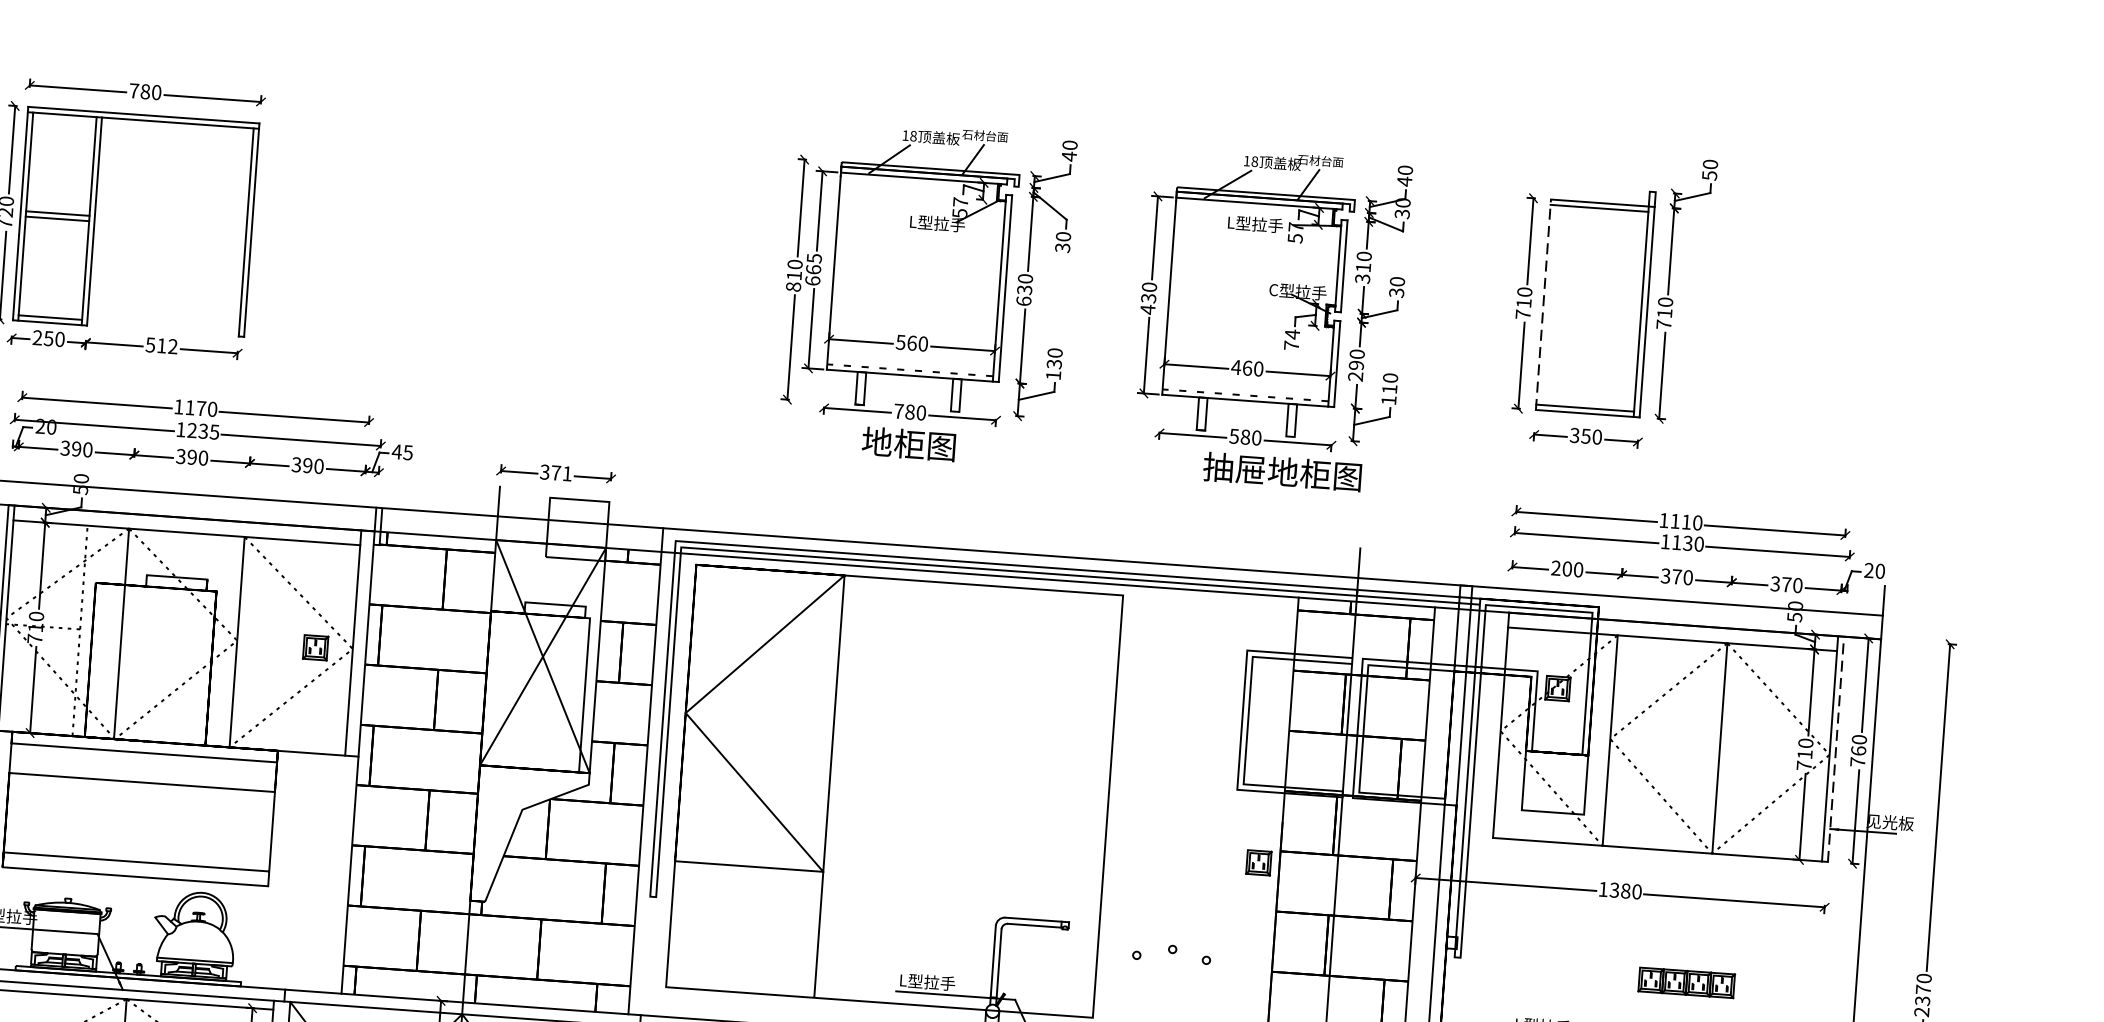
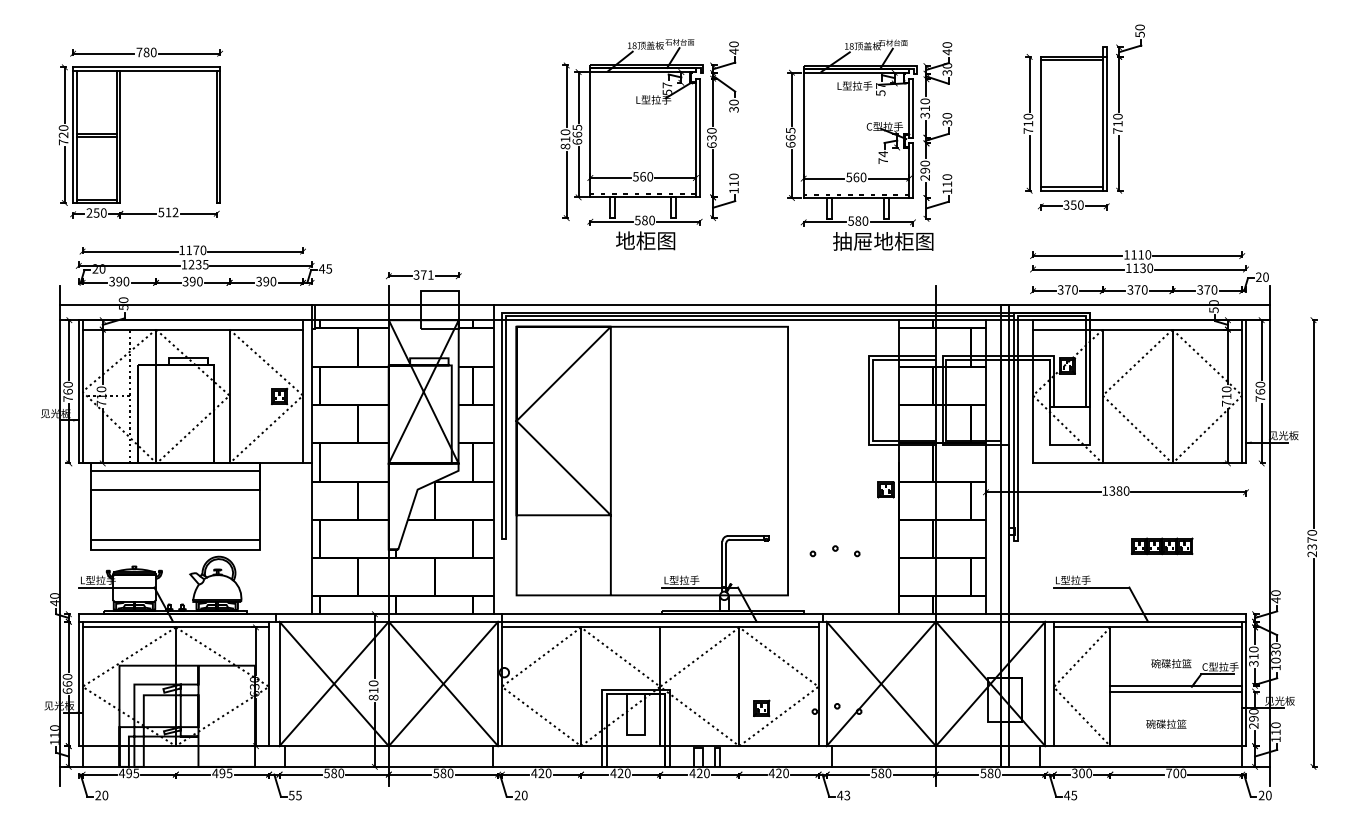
text: (1148, 298) -> (790, 137), 430 -> 665
line: (1543, 304) -> (1040, 123), dashed -> solid
text: (1053, 363) -> (733, 183), 130 -> 110
text: (1235, 367) -> (848, 177), 460 -> 560
text: (898, 411) -> (637, 220), 780 -> 580
text: (1560, 567) -> (1063, 289), 200 -> 370
line: (1836, 748) -> (1246, 391), dashed -> solid

